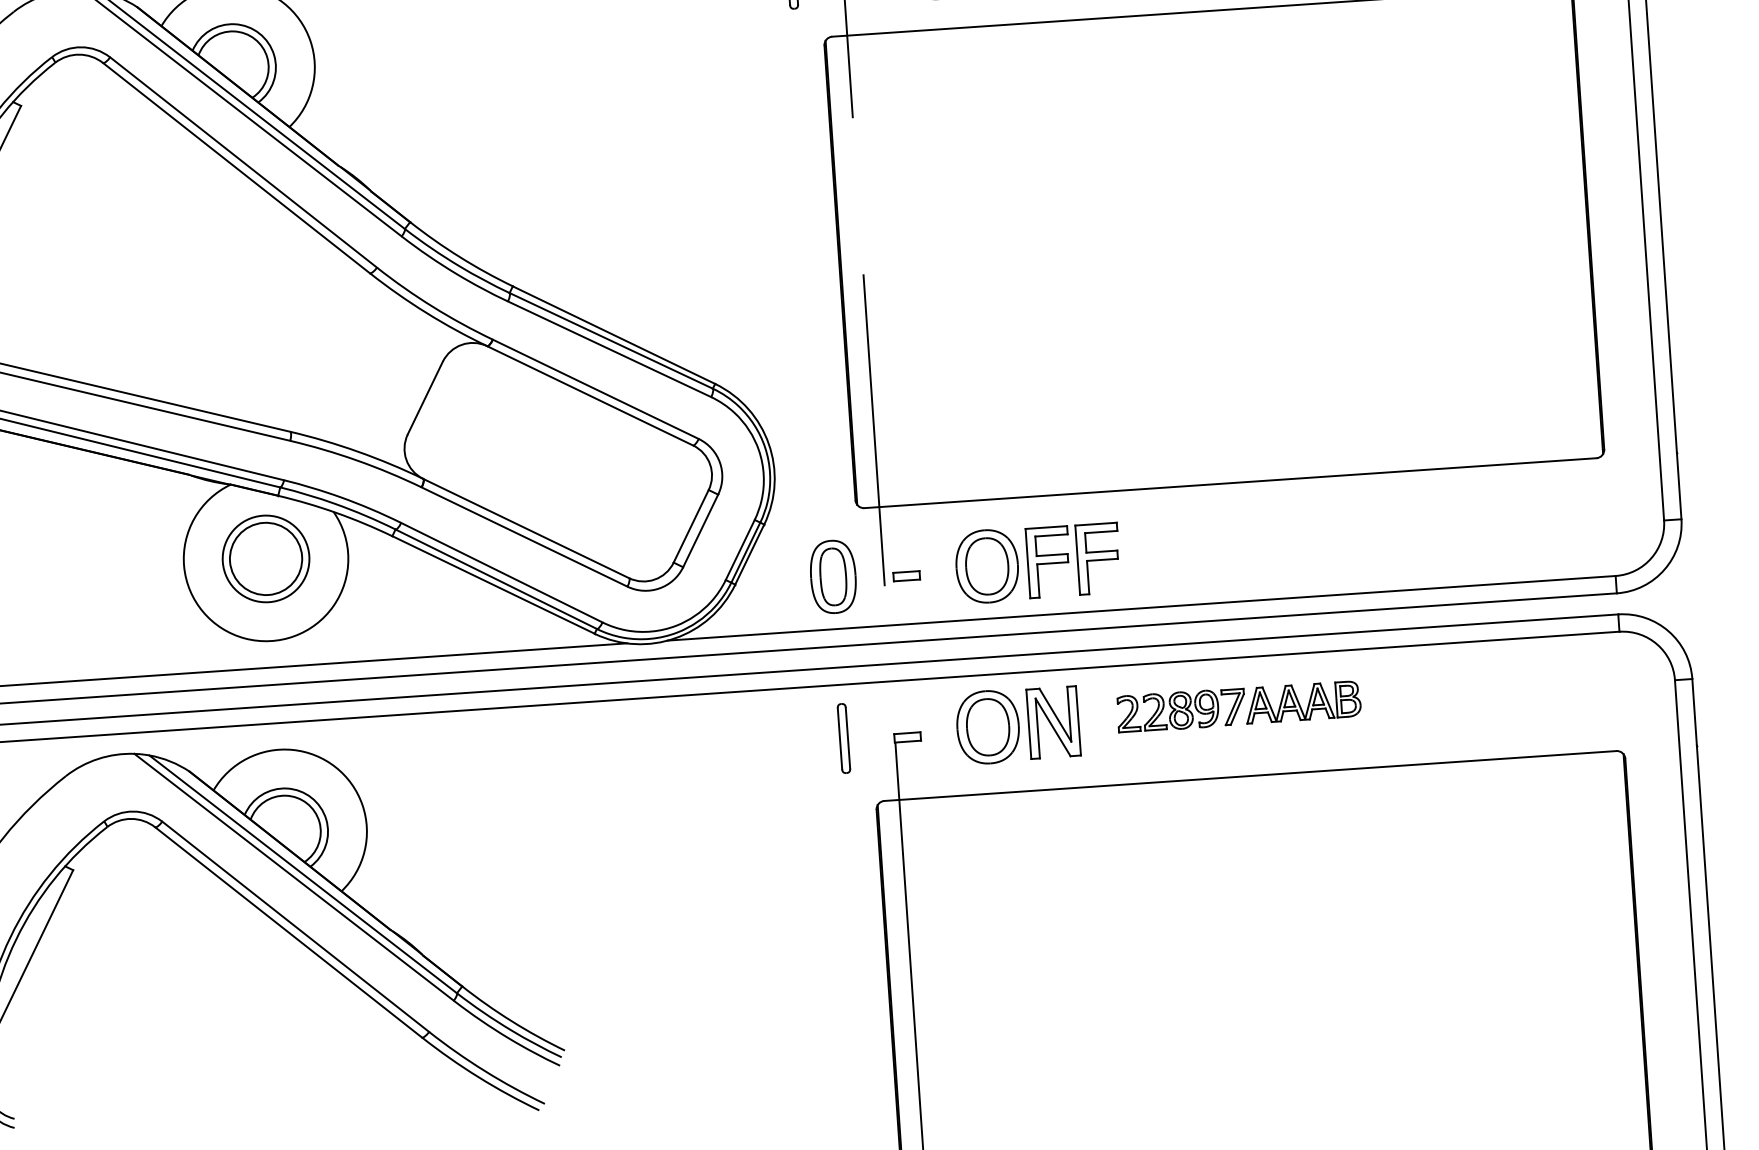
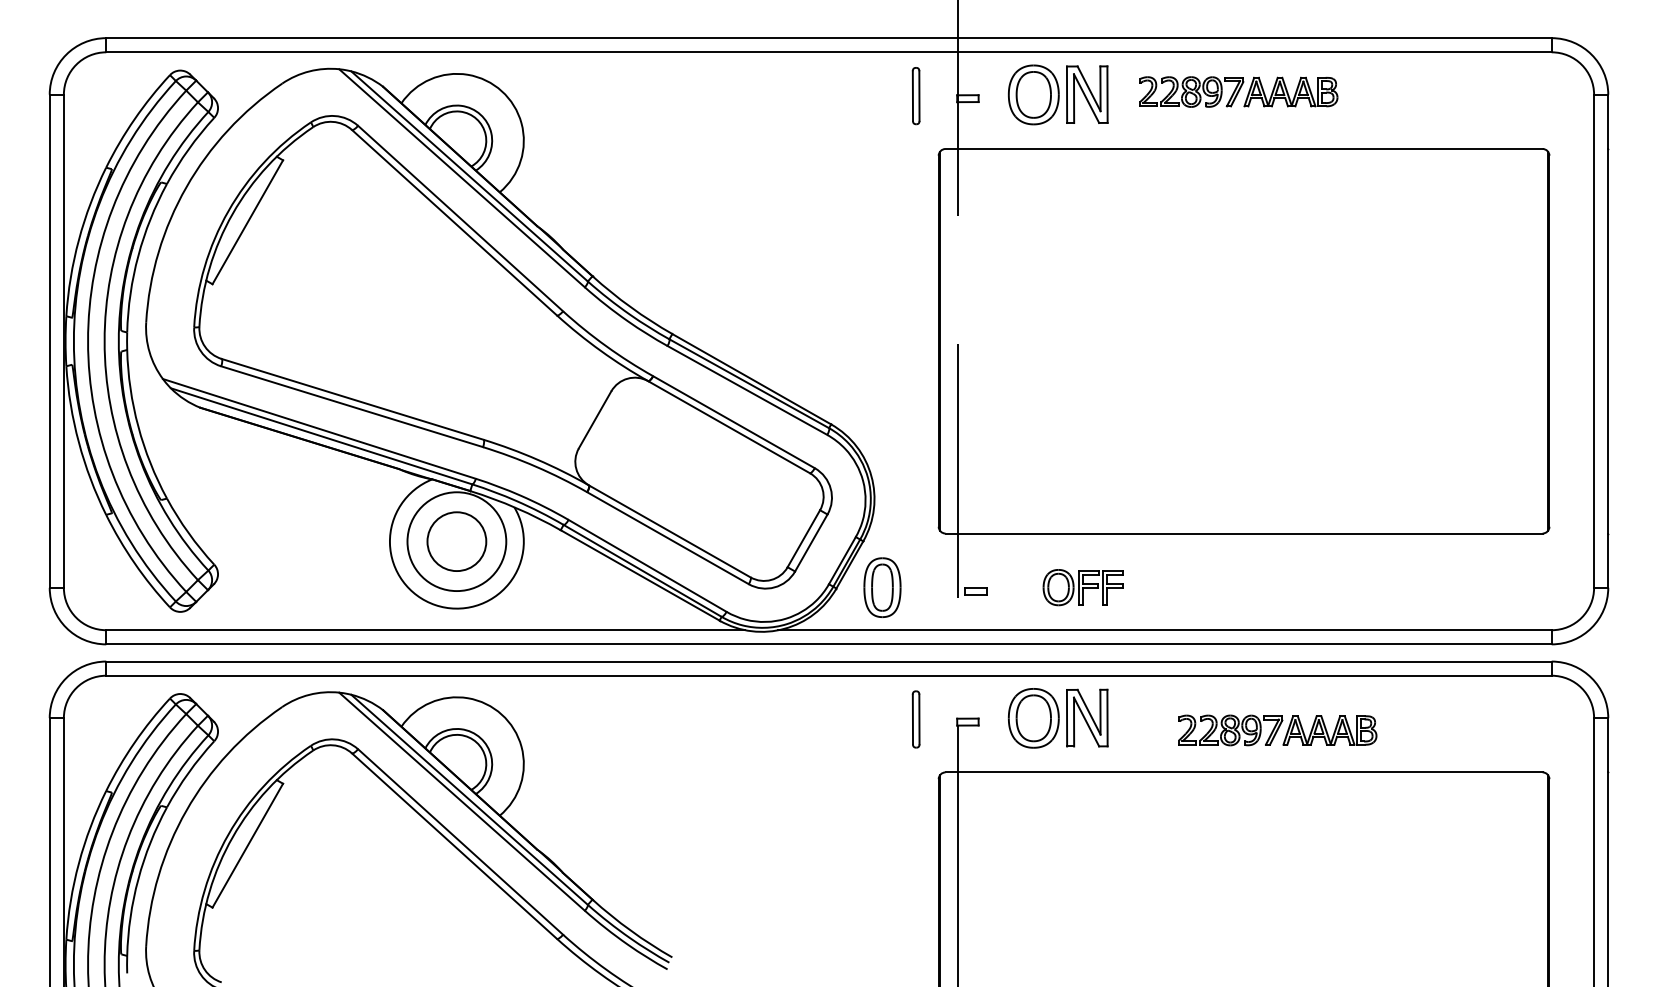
circle: (265, 558) -> (456, 541), size x1.4
part: (1038, 562) -> (1083, 587), size x0.6
part: (833, 576) -> (882, 587), moved
part: (1238, 706) -> (1277, 730), moved

